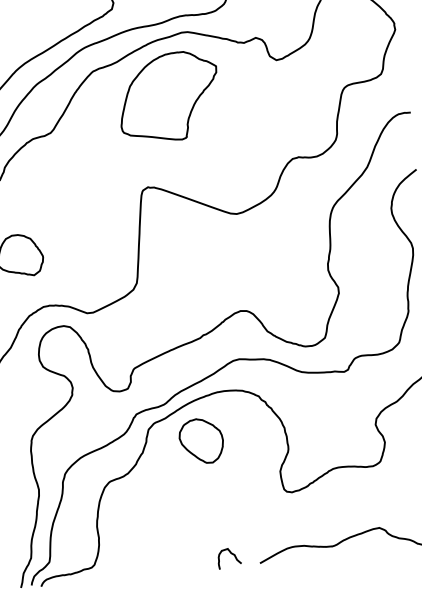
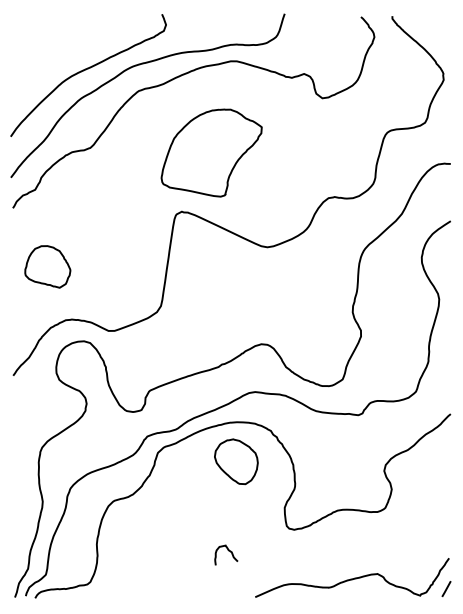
part: (168, 96) -> (211, 152), moved
part: (201, 440) -> (236, 461), moved
curve: (231, 554) -> (228, 551), moved

